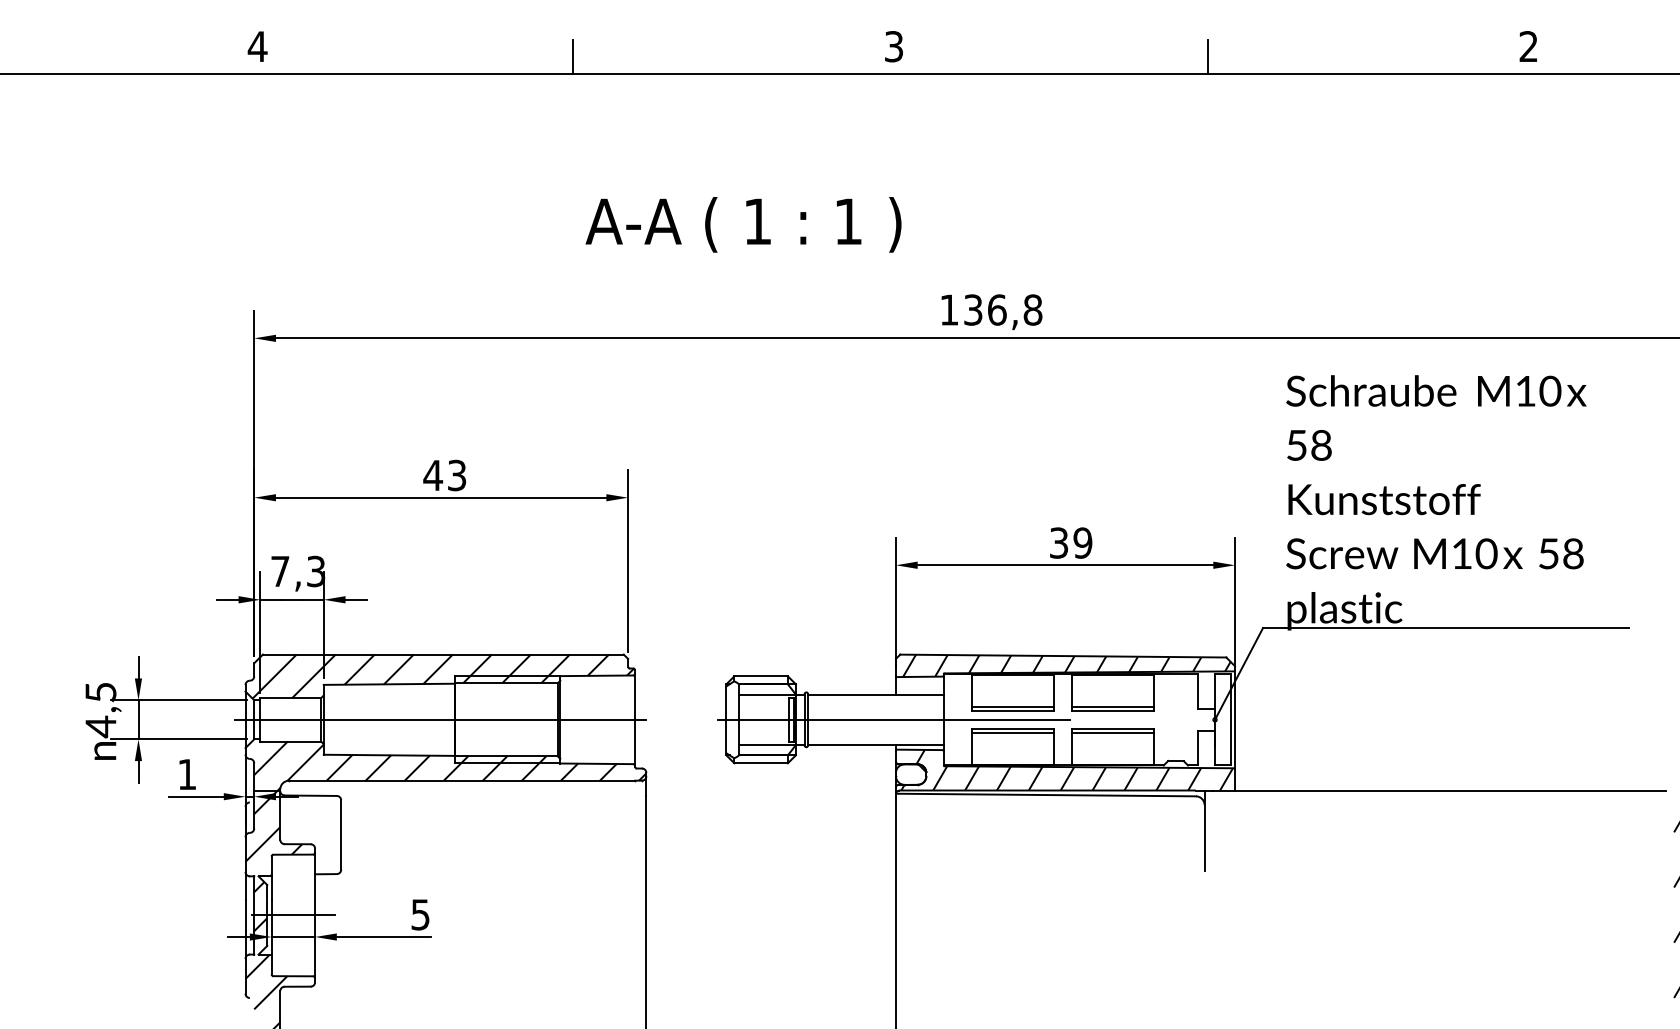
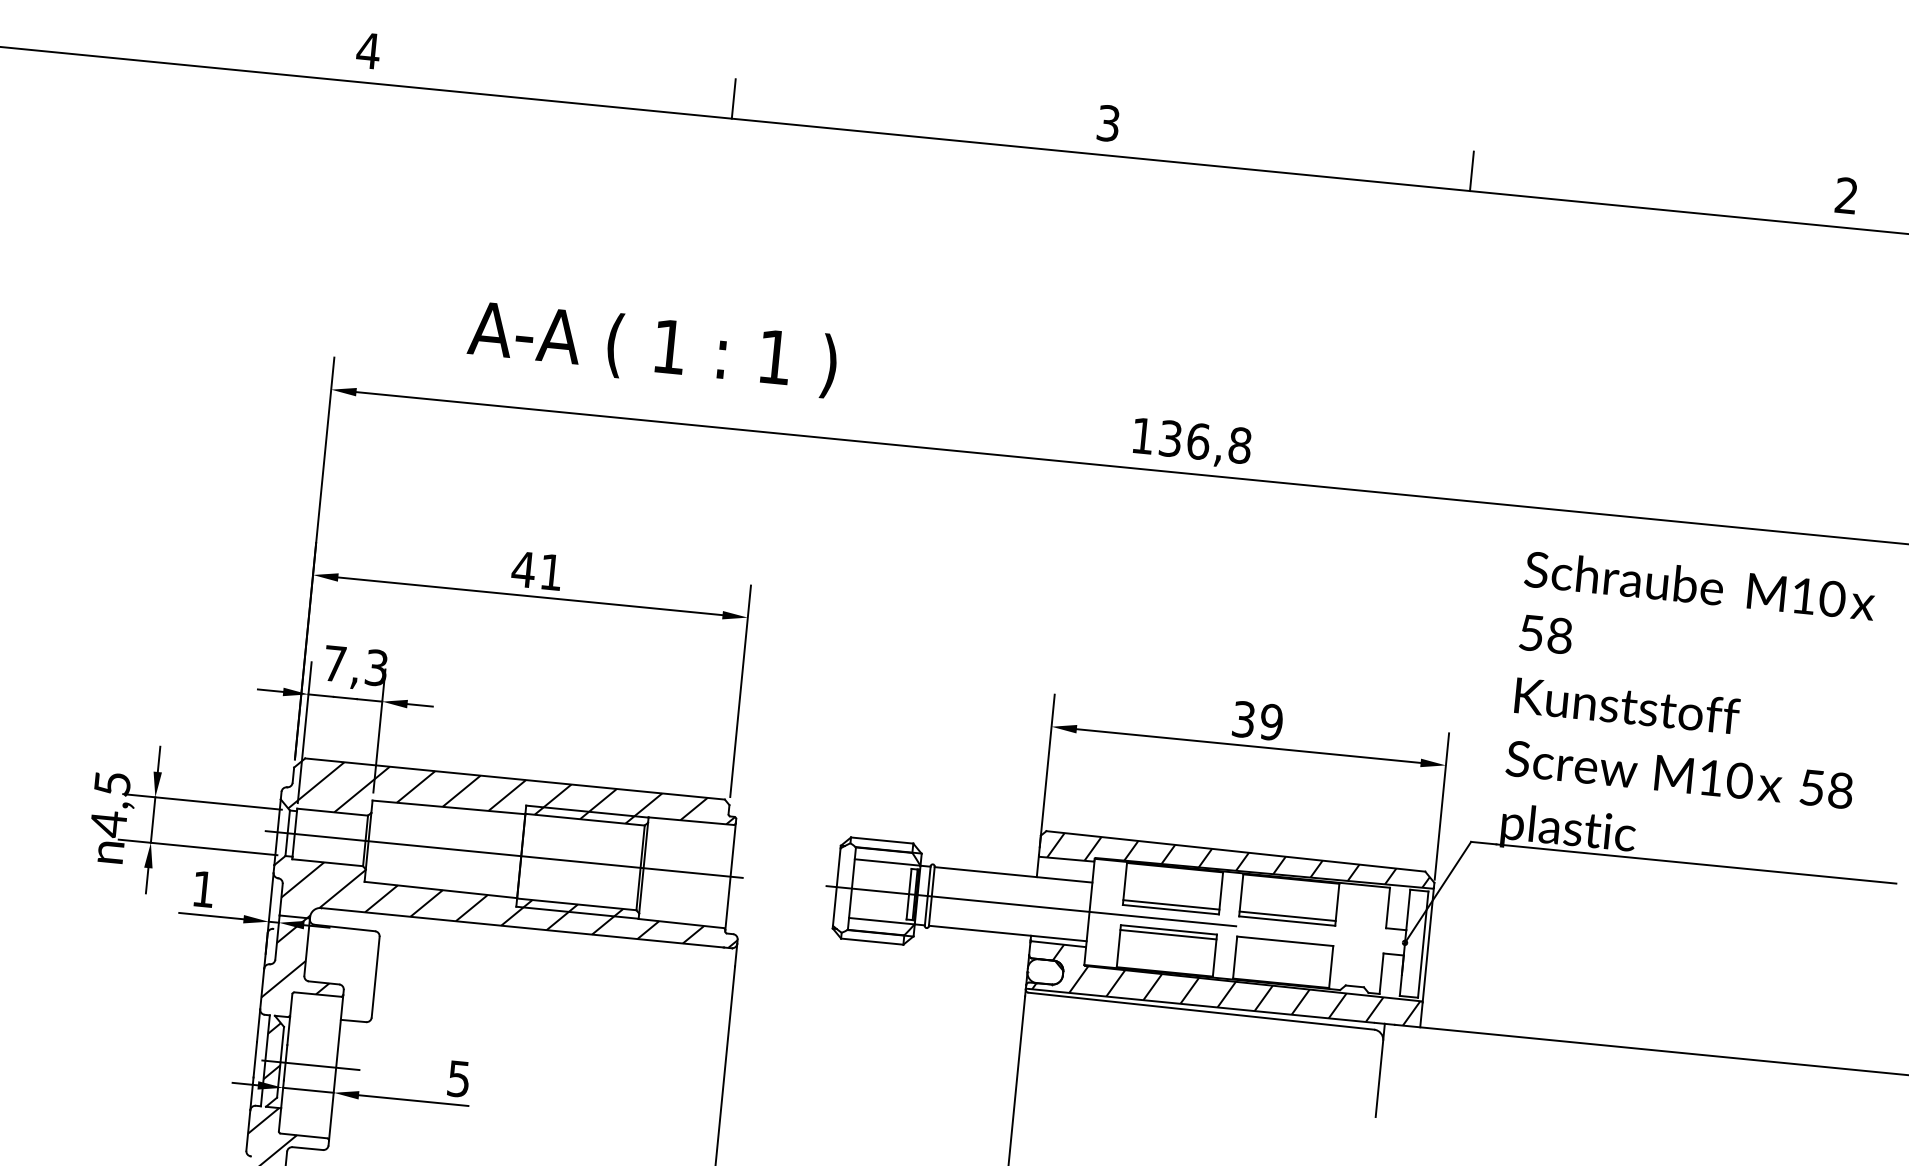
text: (743, 224) -> (652, 348), moved
text: (457, 475) -> (551, 572), 43 -> 41
line: (1112, 732) -> (1284, 945), removed

